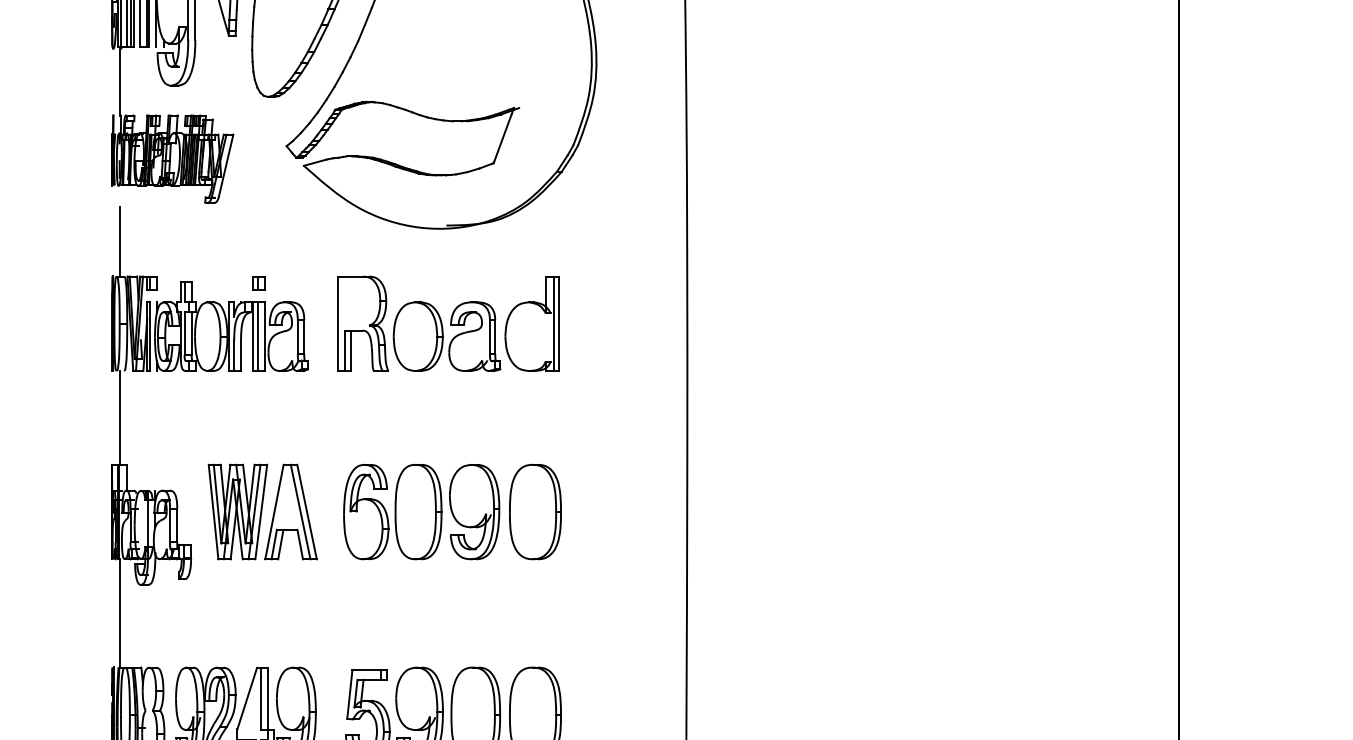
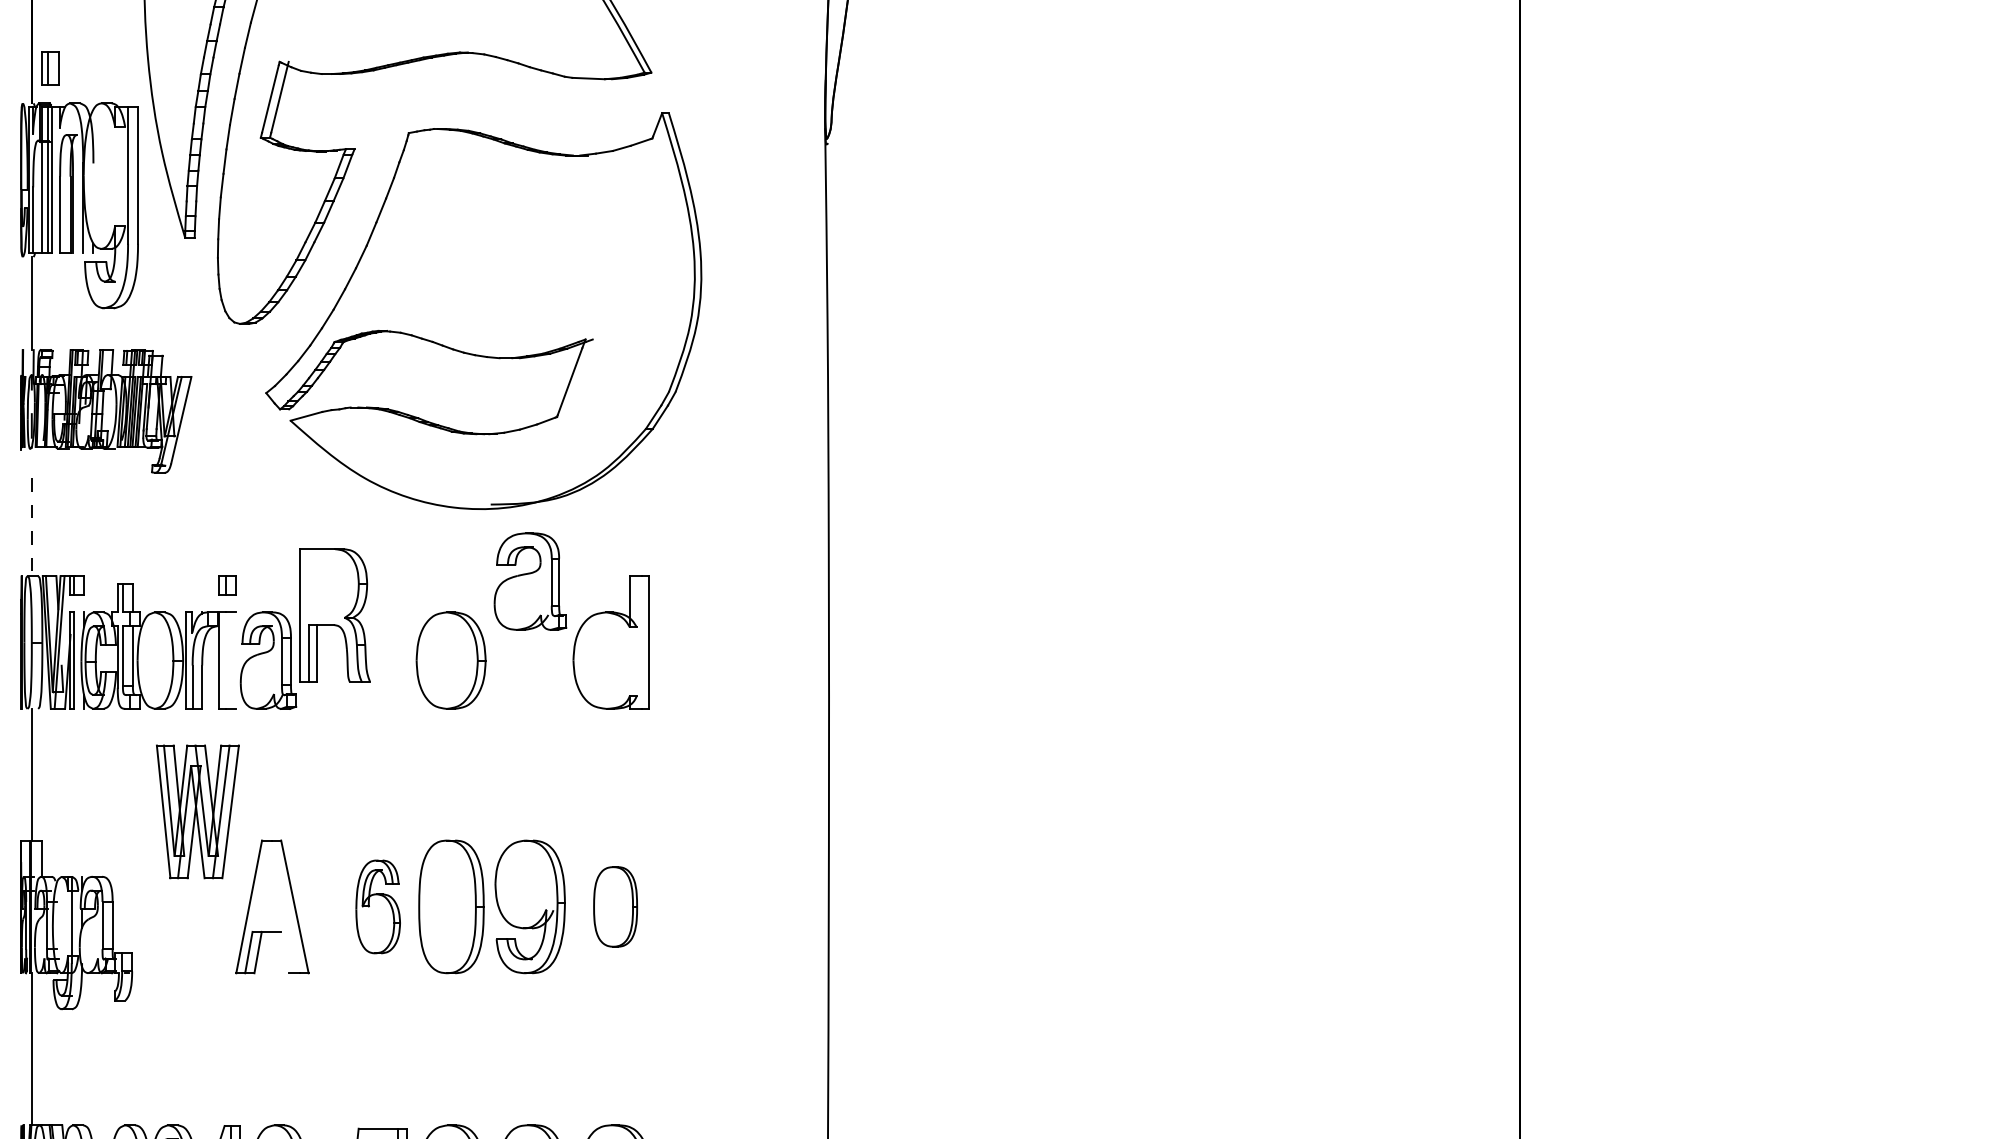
line: (119, 241) -> (31, 526), solid -> dashed
part: (363, 323) -> (334, 615), moved
line: (554, 323) -> (642, 642), removed
line: (258, 336) -> (226, 660), removed
line: (264, 336) -> (235, 660), removed
part: (474, 336) -> (530, 581), moved
part: (237, 511) -> (197, 811), moved
line: (300, 511) -> (285, 906), removed
part: (366, 511) -> (378, 906), size x0.7
part: (535, 511) -> (615, 906), size x0.6
line: (300, 544) -> (285, 952), removed

